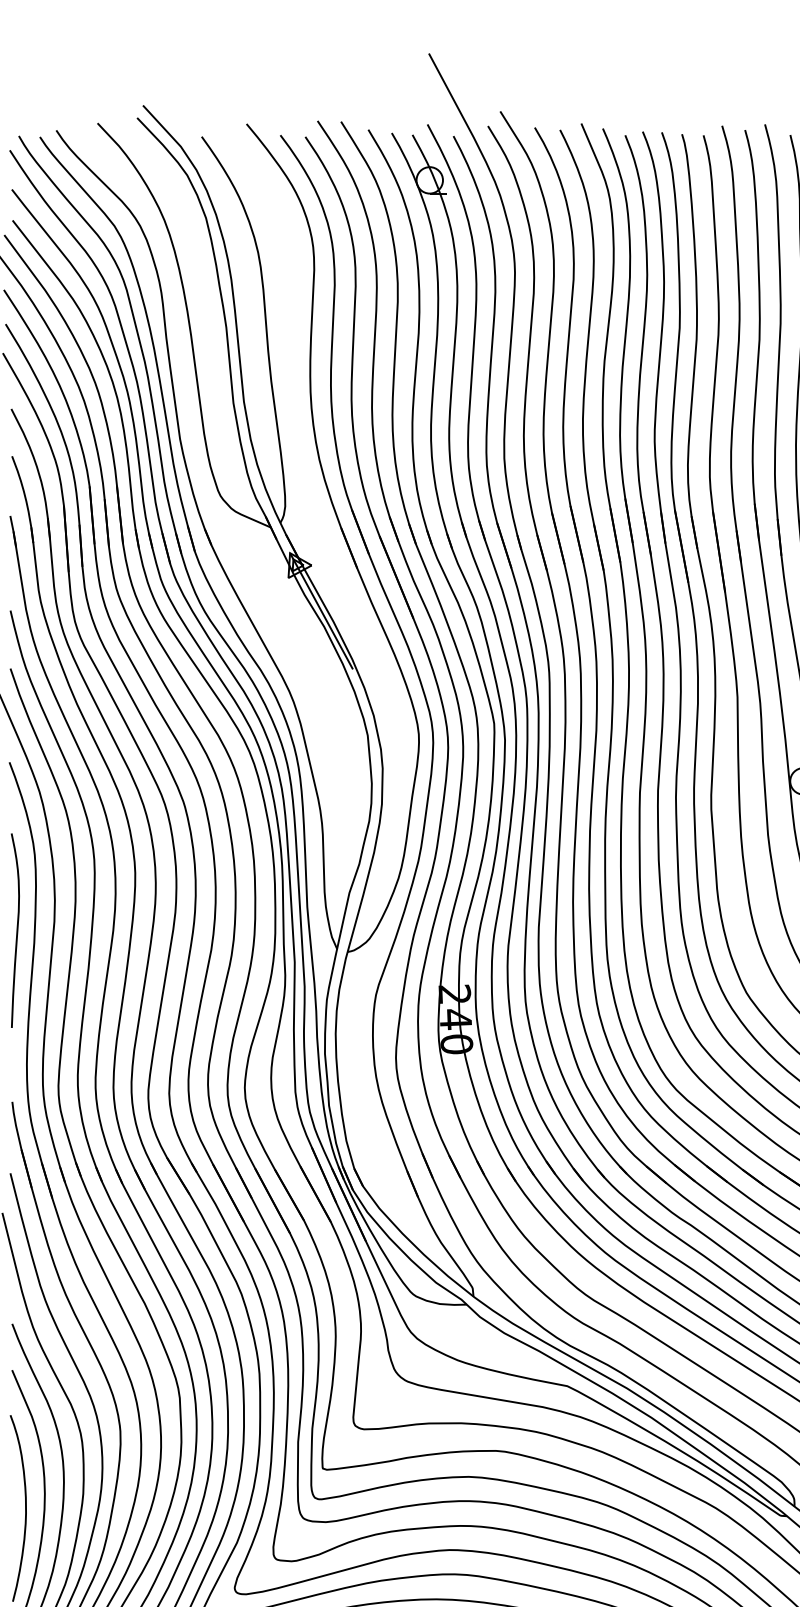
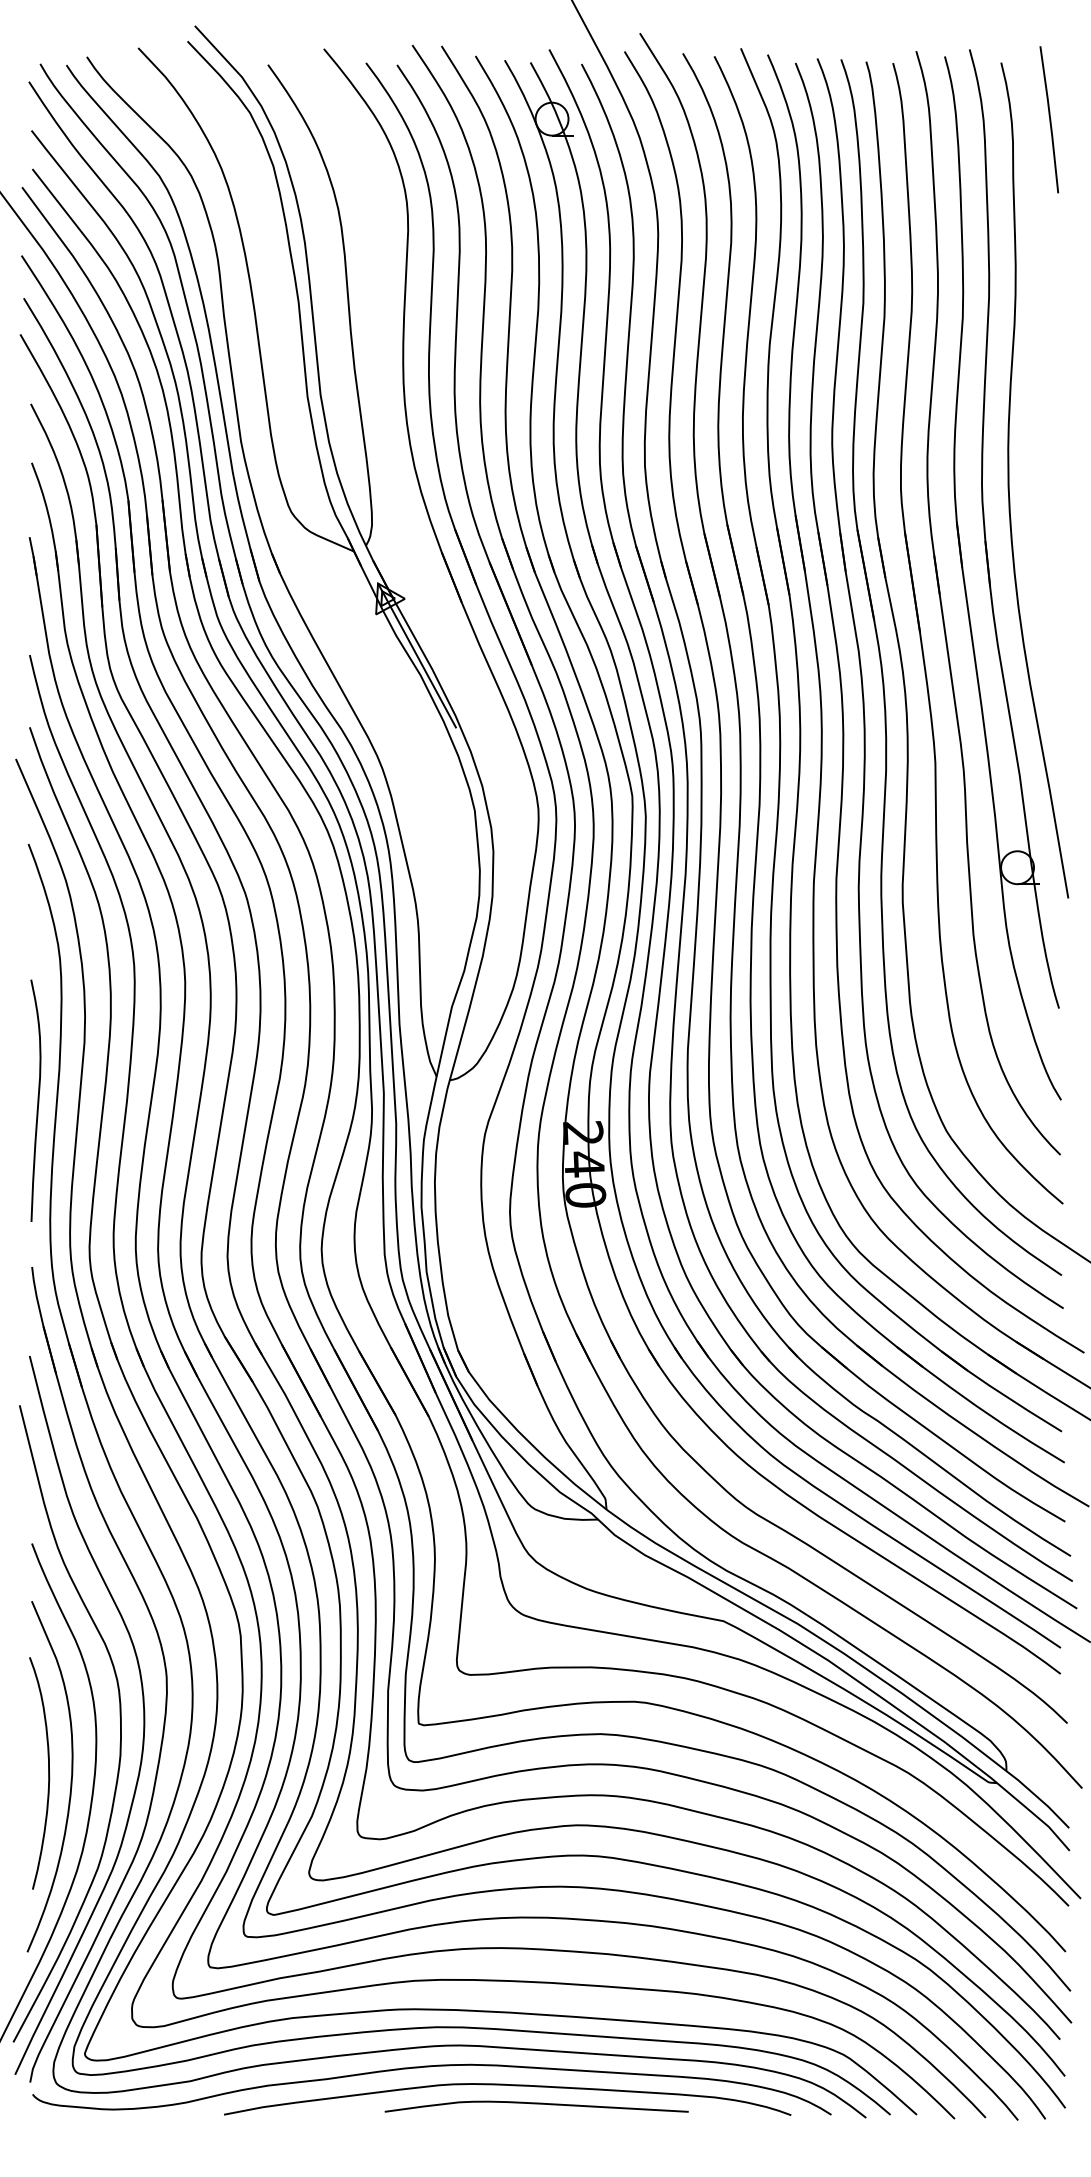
curve: (16, 930) -> (37, 1100), moved

